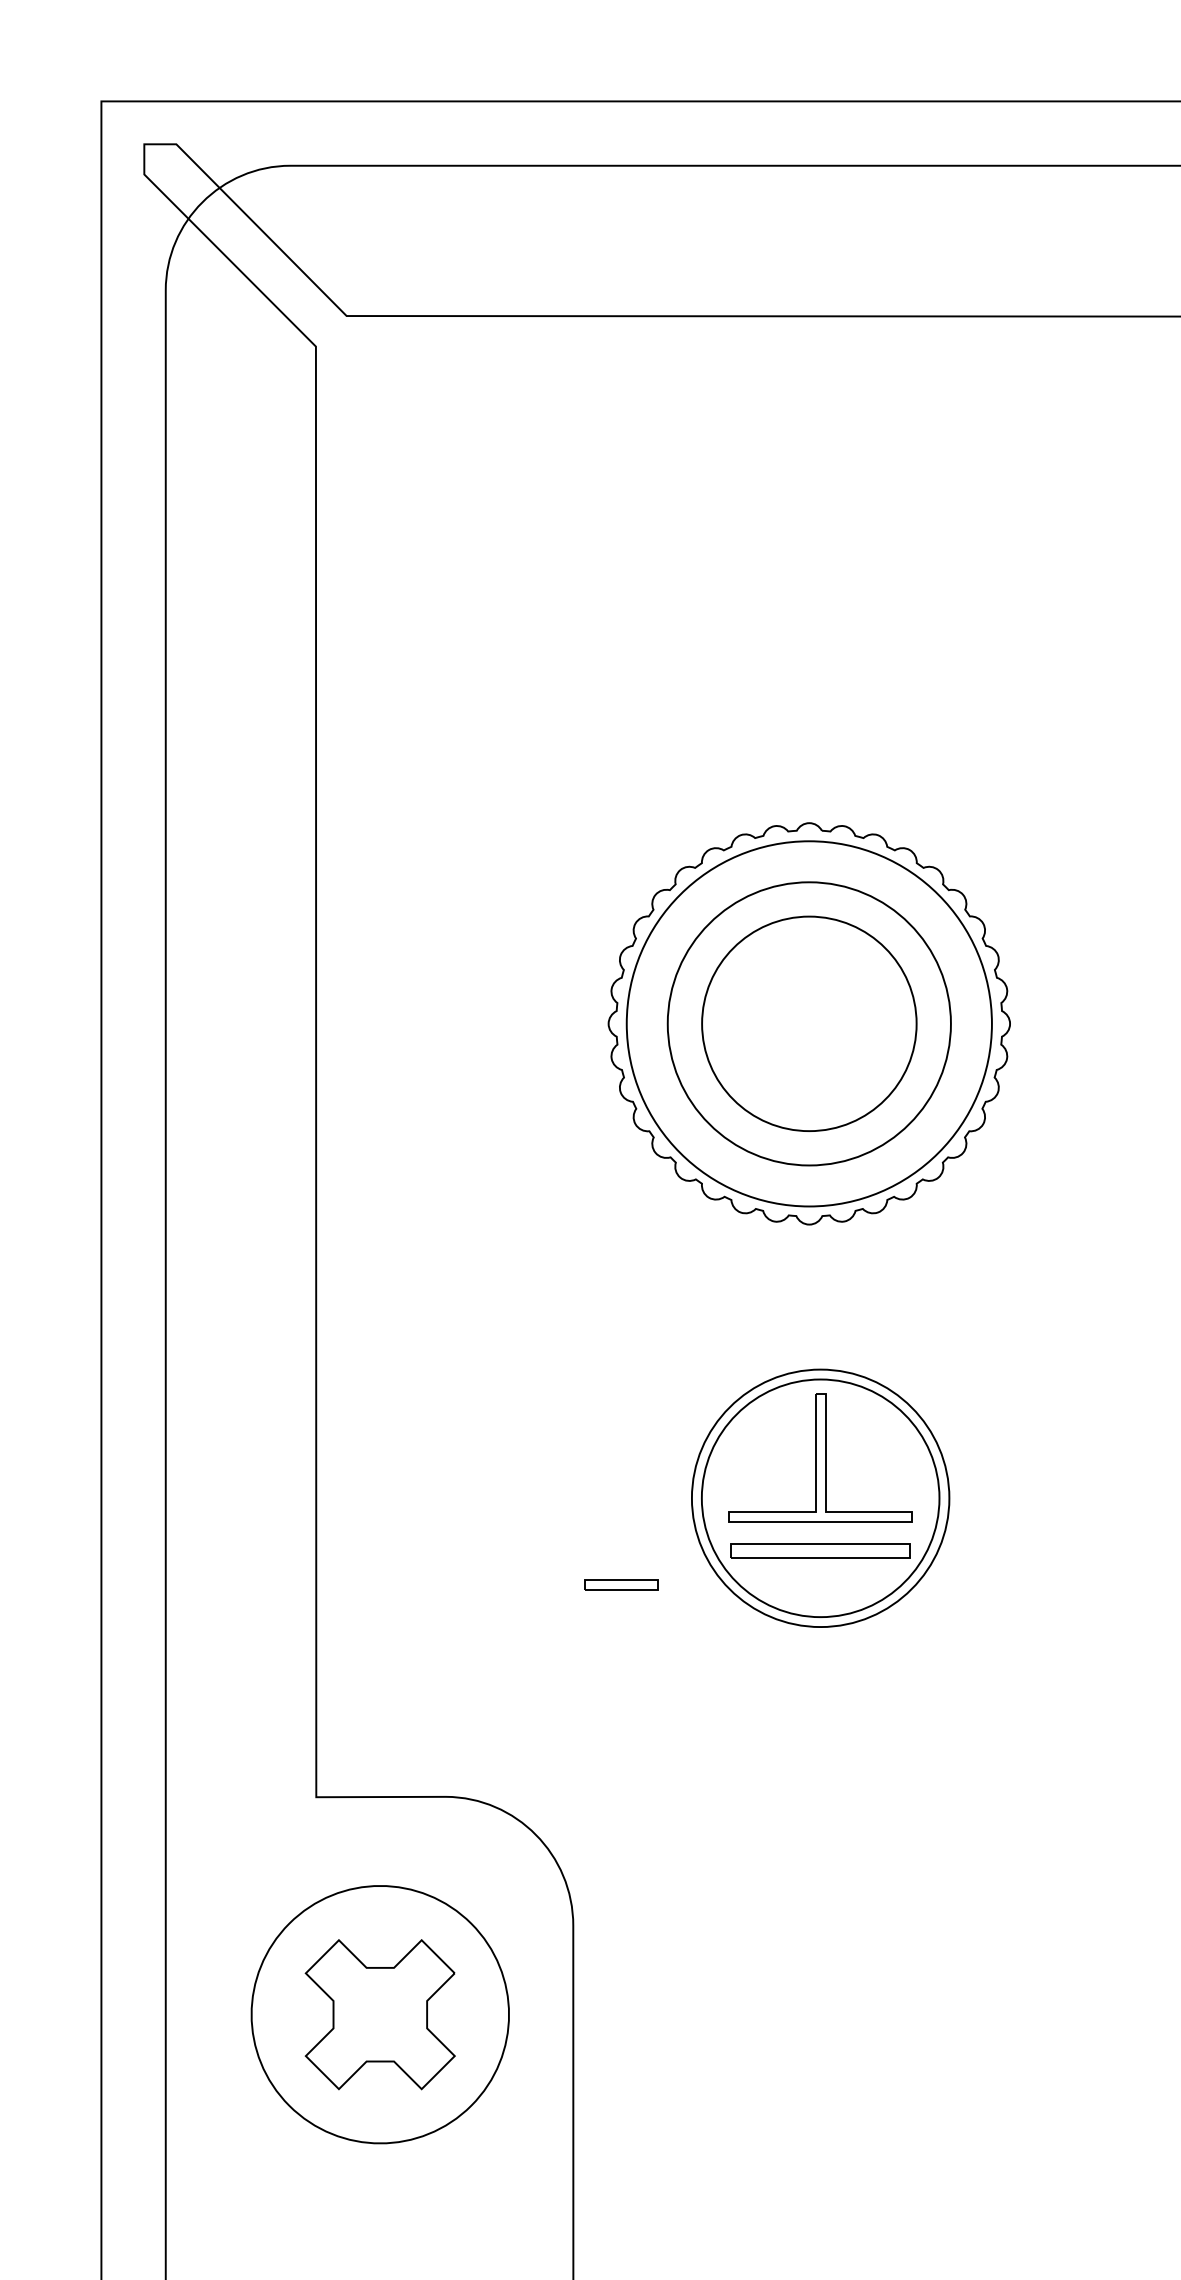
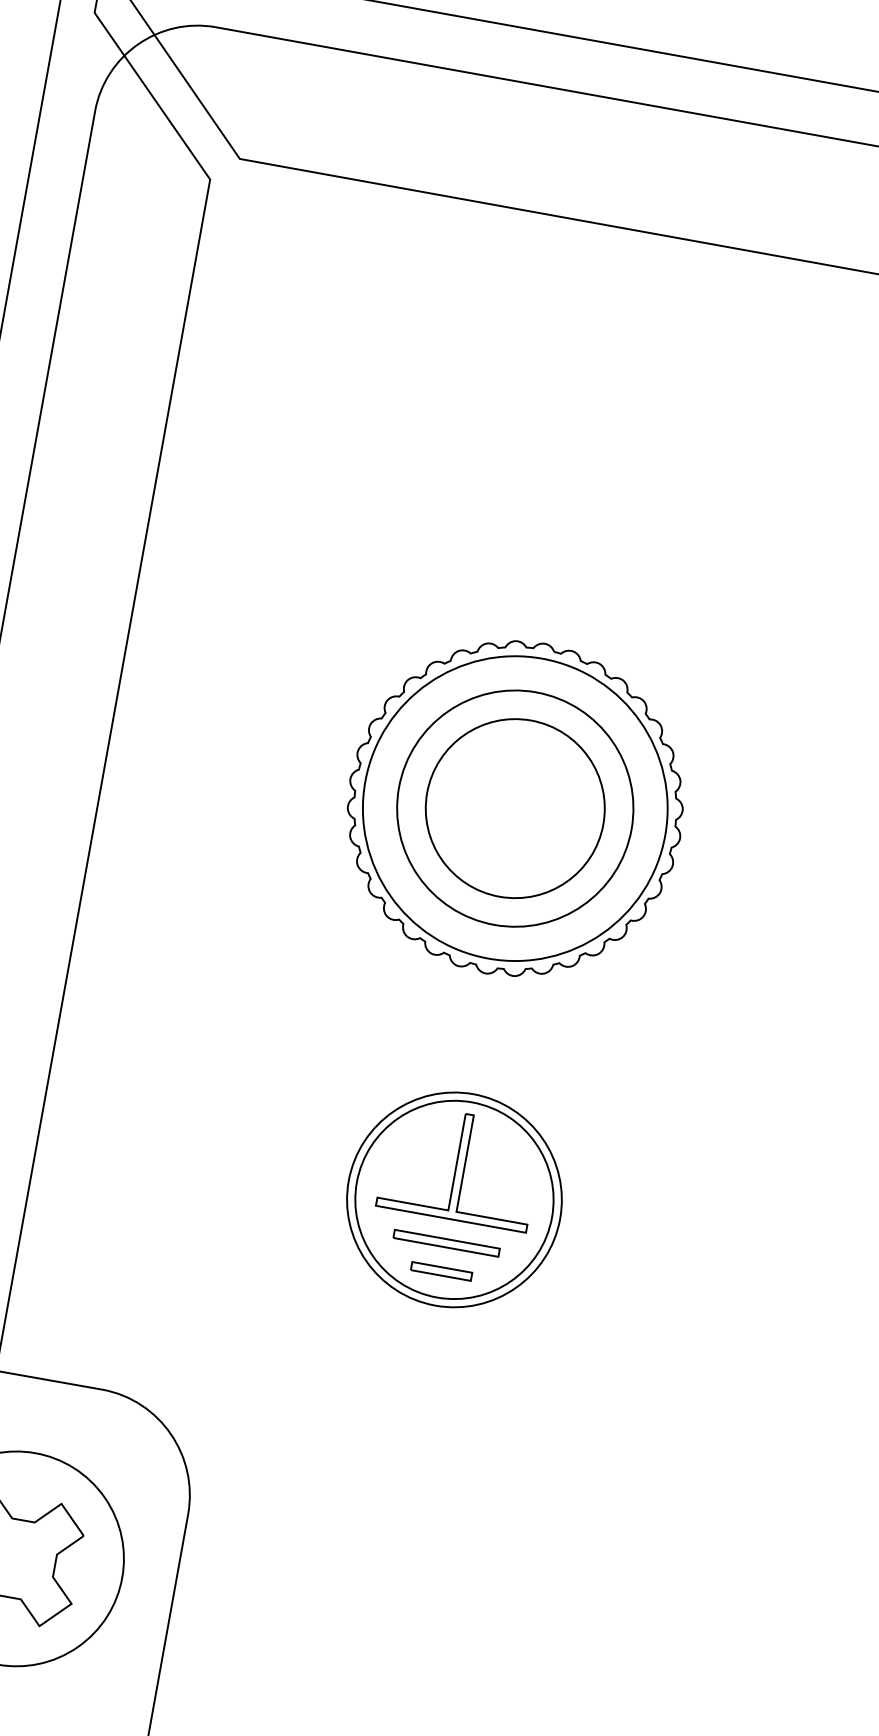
part: (820, 1550) -> (446, 1242), size x0.71
part: (621, 1584) -> (441, 1270), moved

